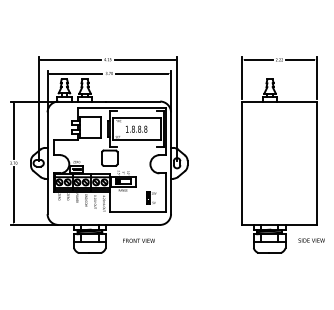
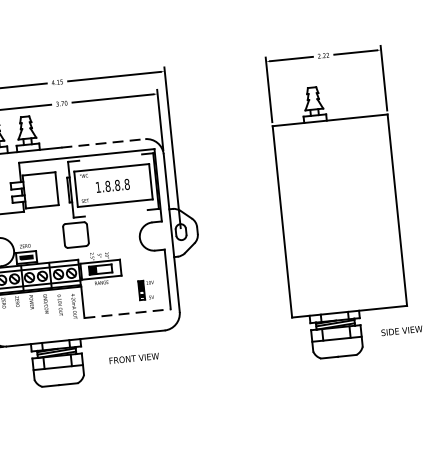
line: (133, 101) -> (103, 143), solid -> dashed
line: (137, 211) -> (127, 313), solid -> dashed

